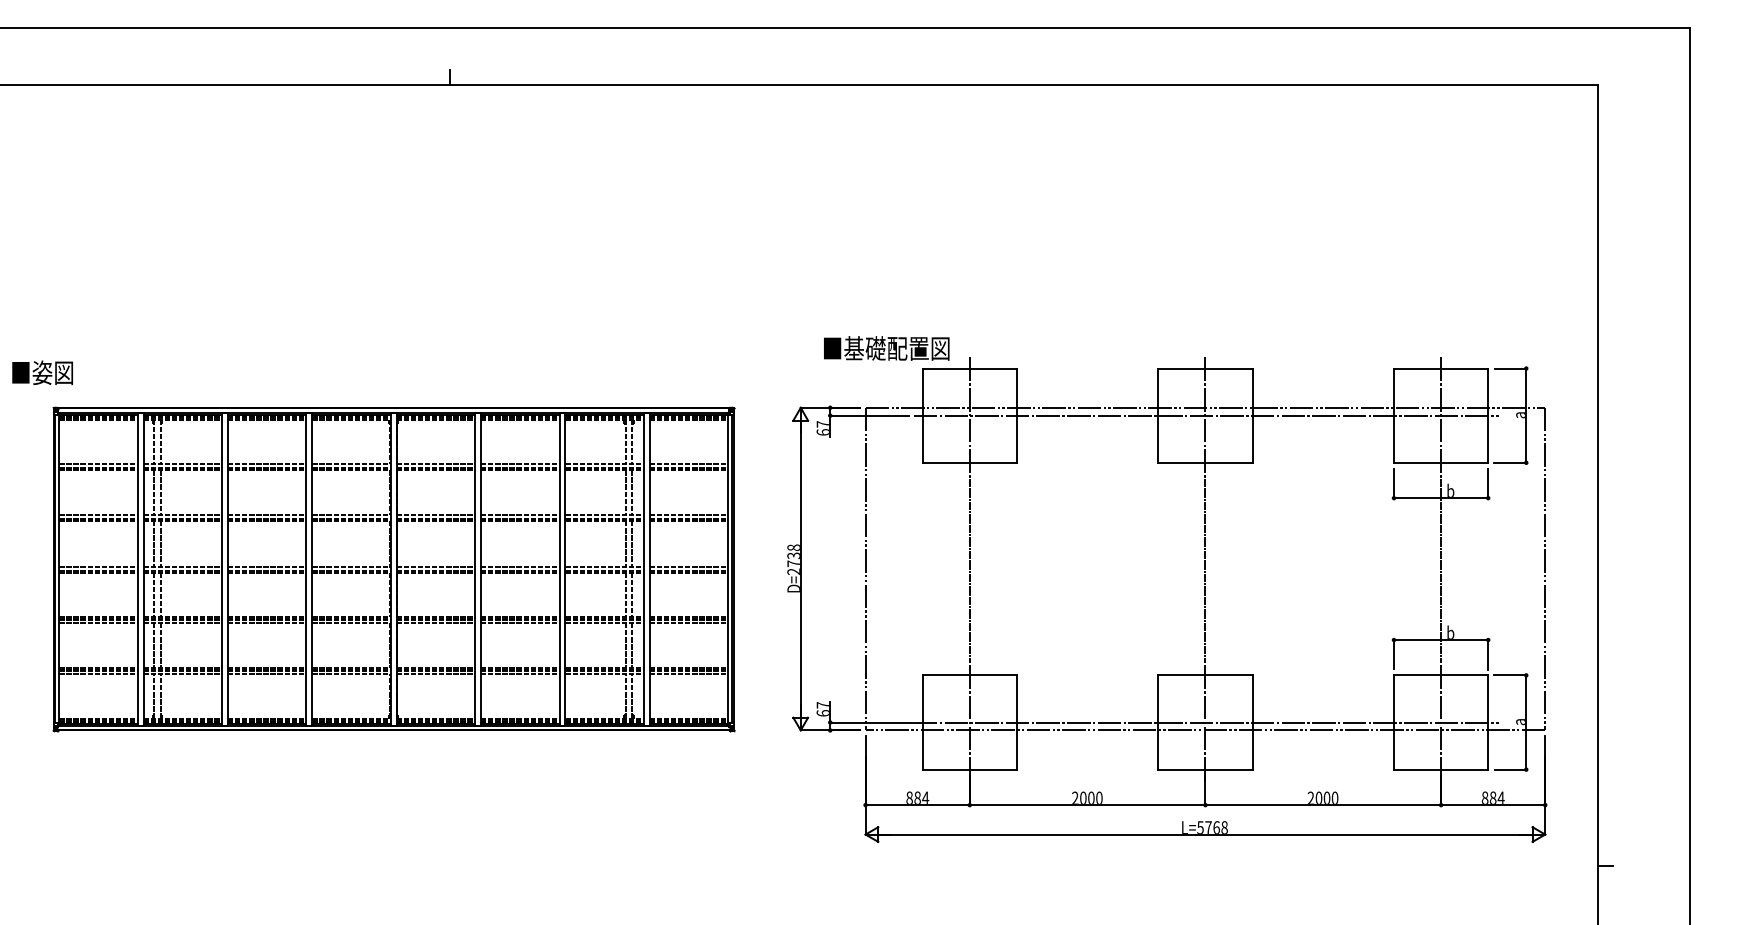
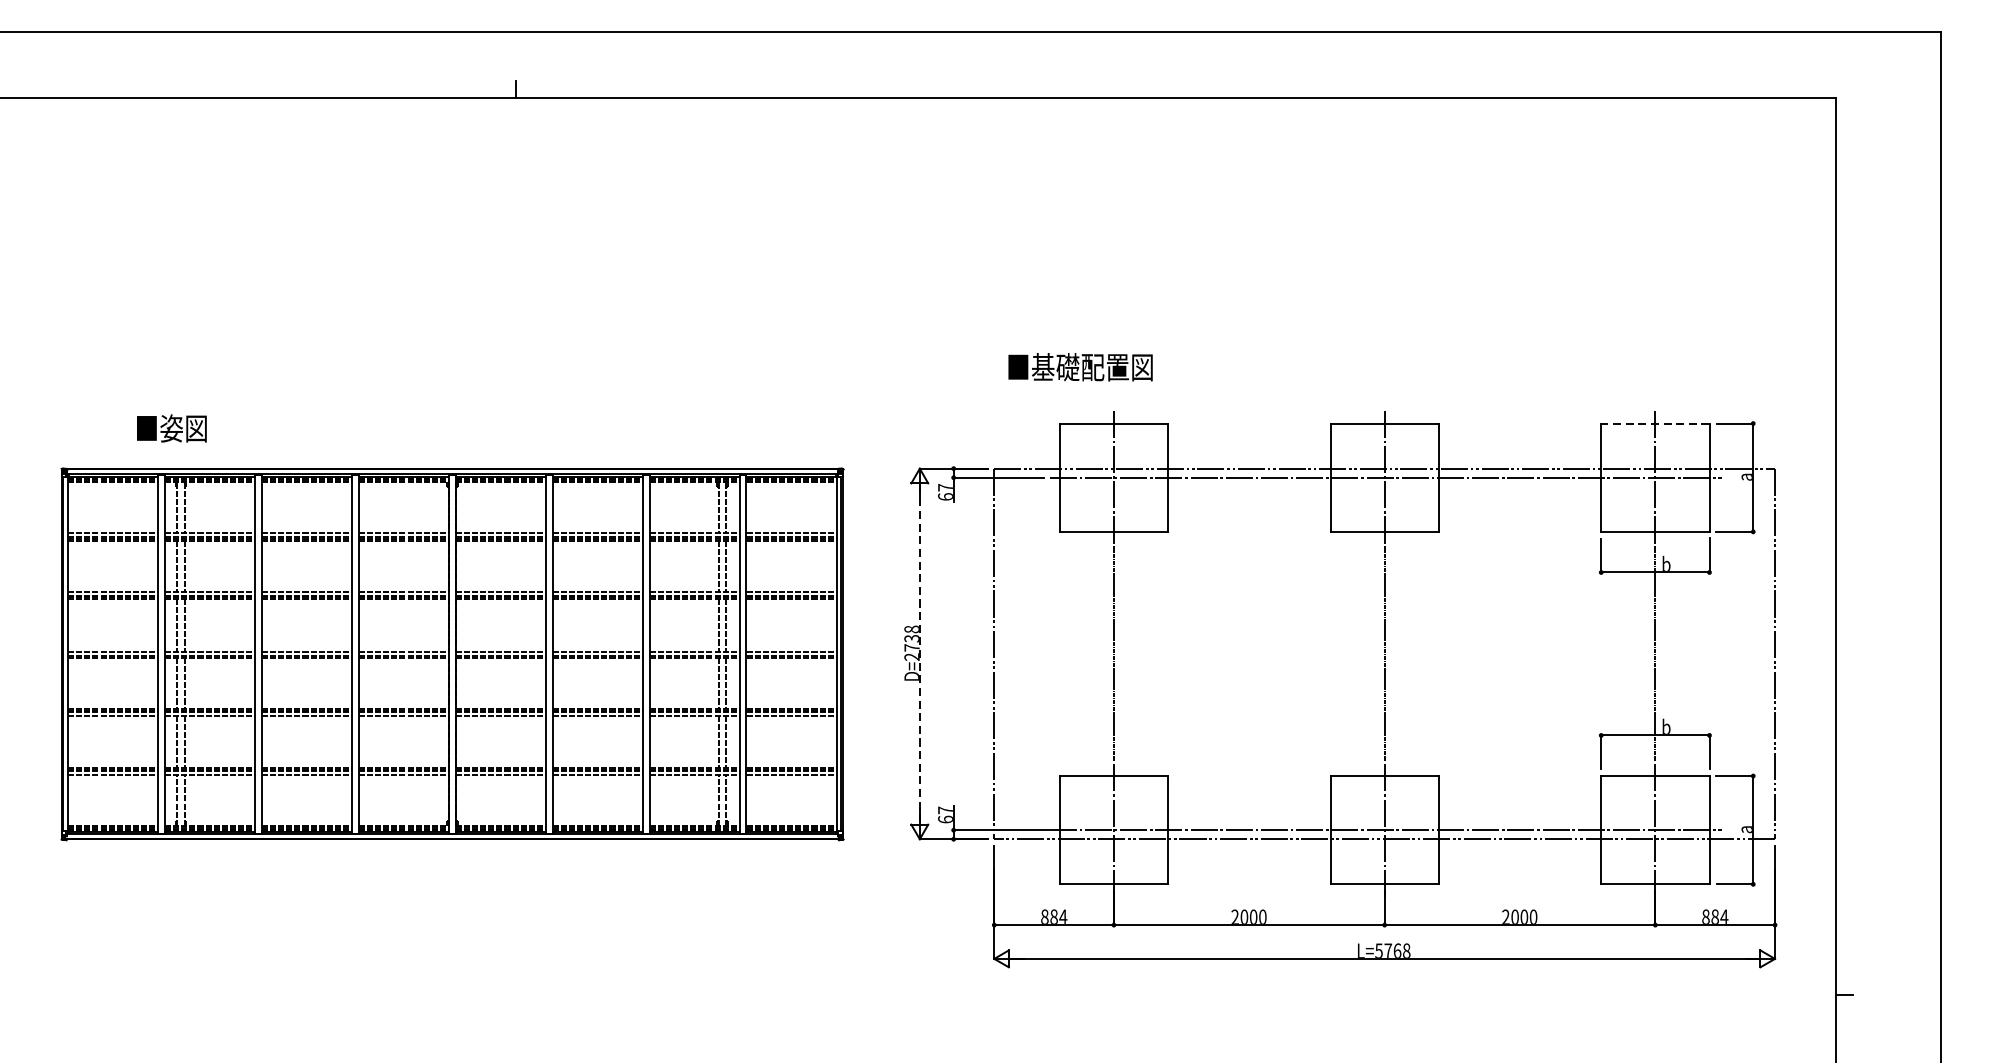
text: (886, 348) -> (1080, 367), moved
line: (1440, 368) -> (1654, 423), solid -> dashed
text: (42, 372) -> (171, 428), moved
line: (800, 569) -> (919, 654), solid -> dashed

